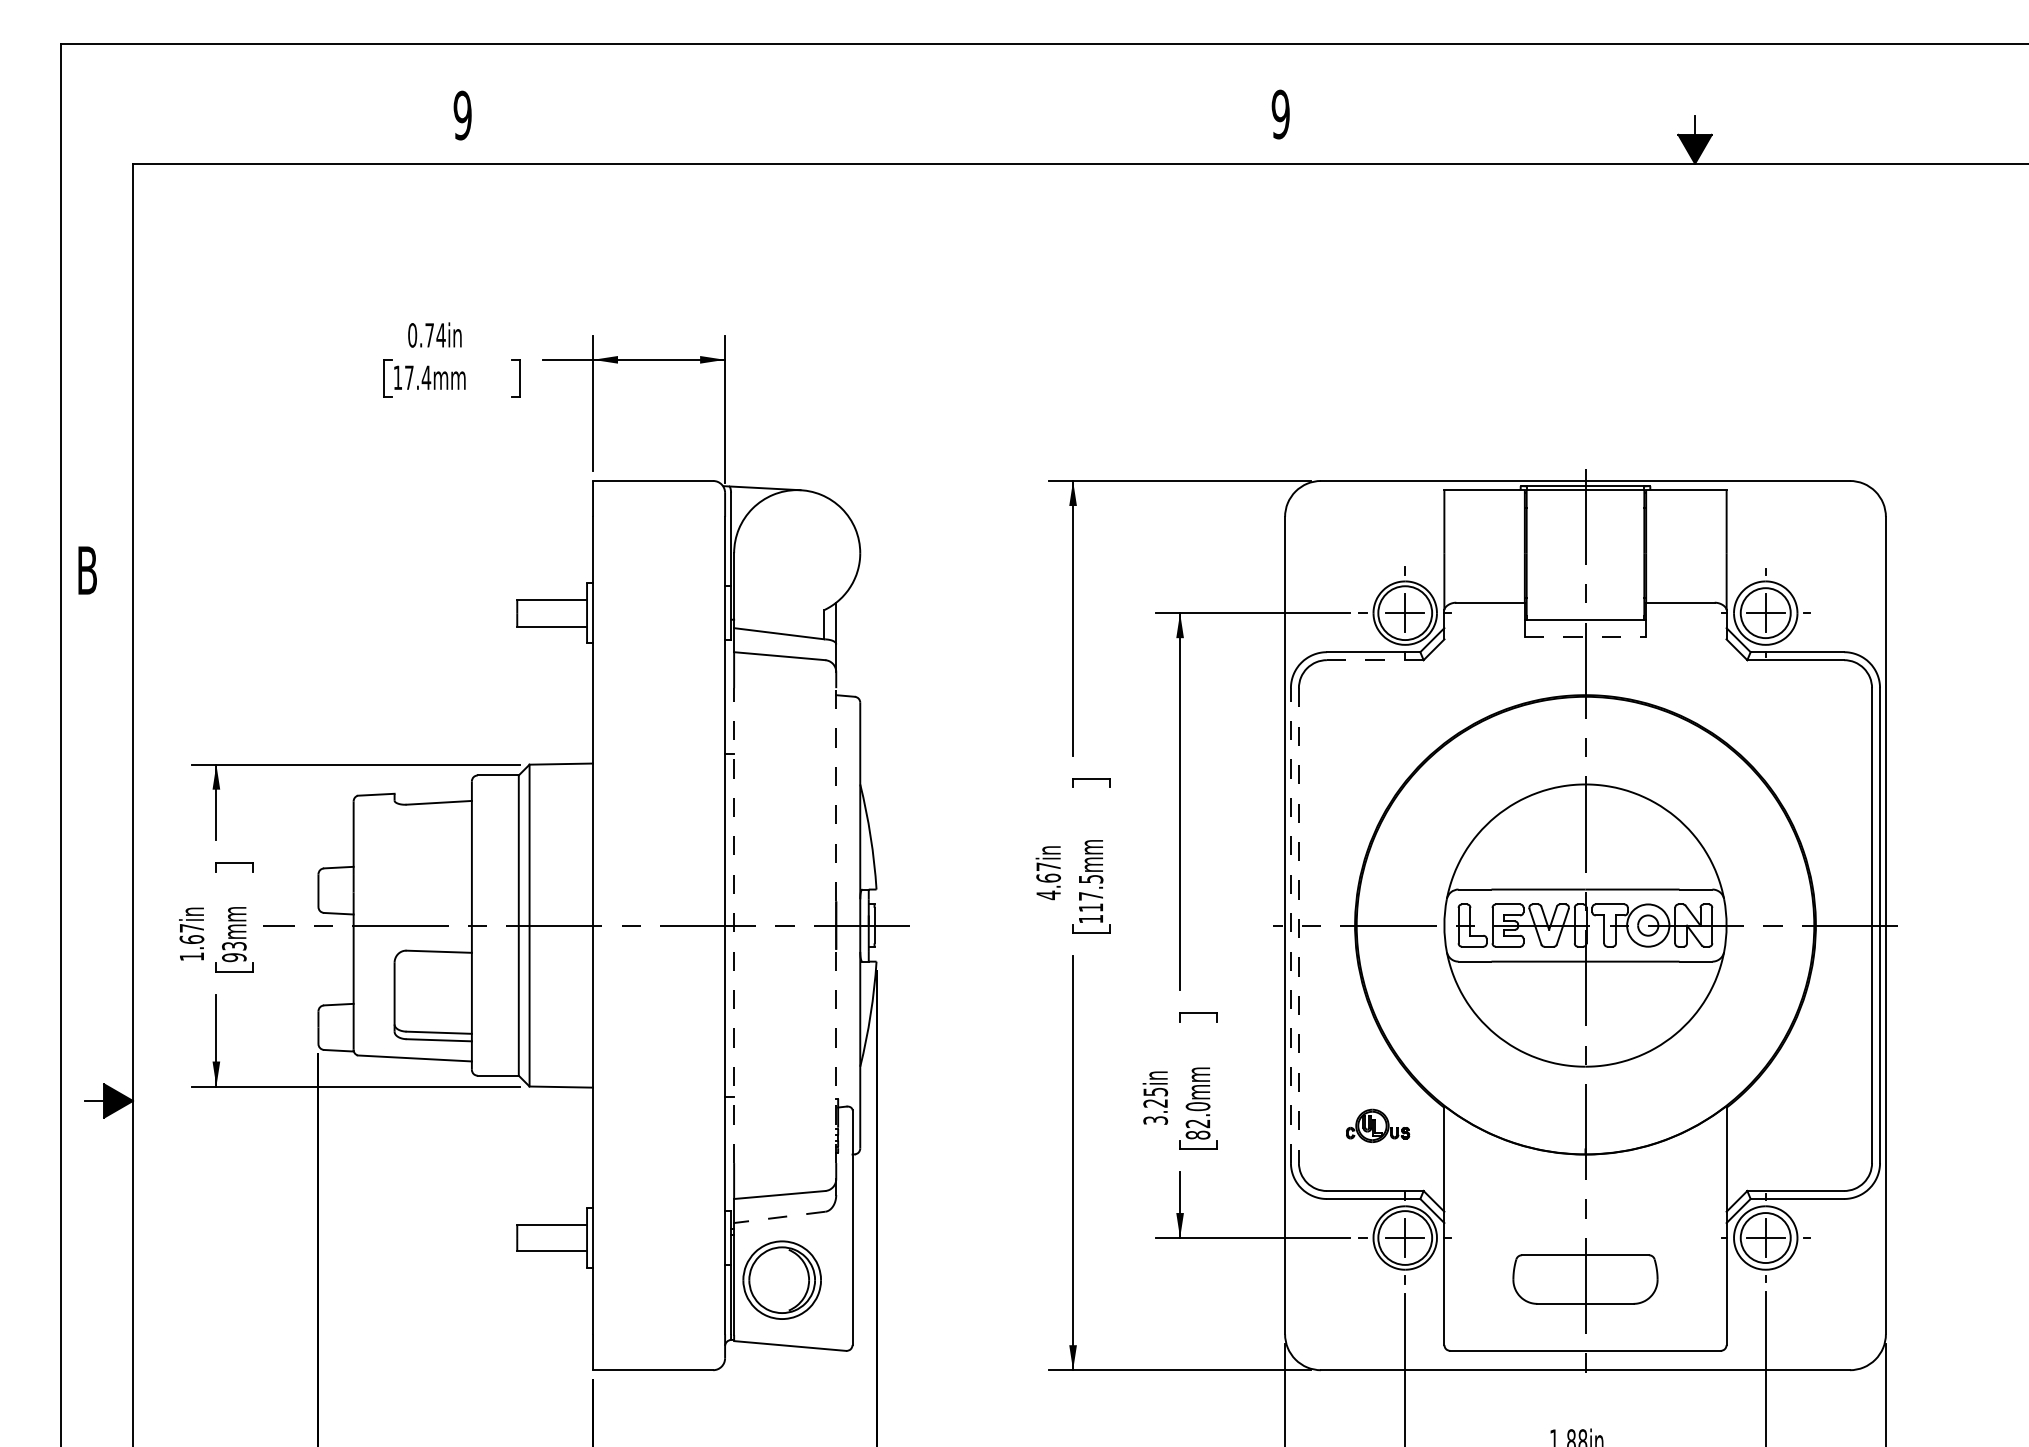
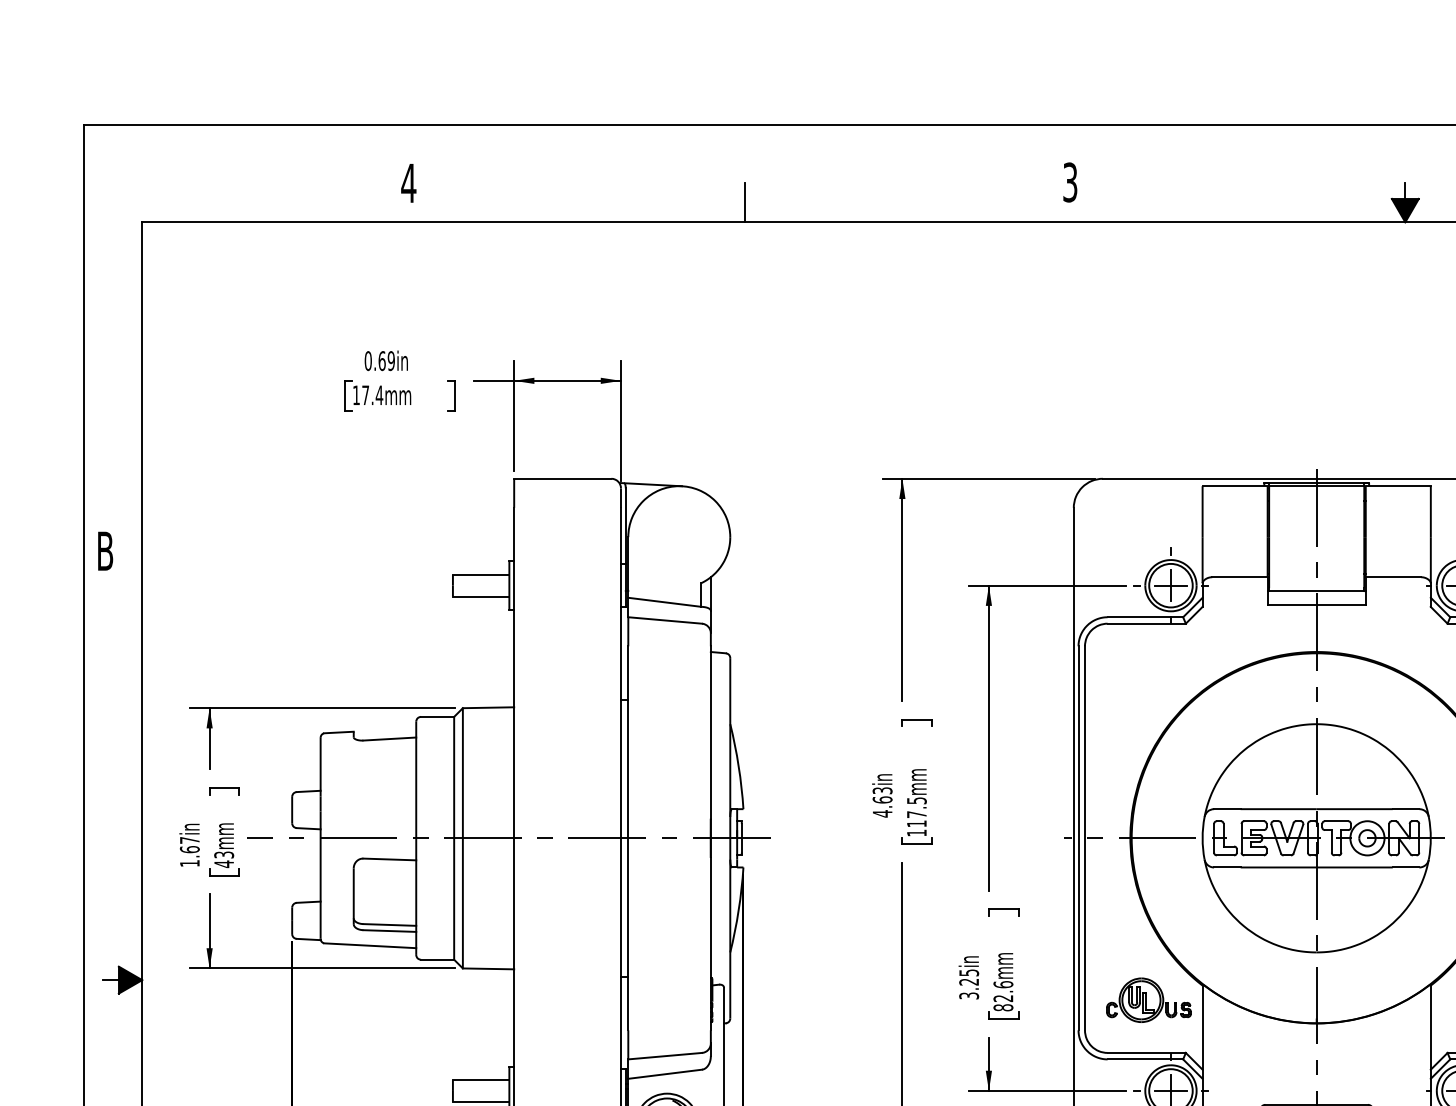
text: (1280, 114) -> (1070, 182), 9 -> 3
text: (462, 115) -> (408, 183), 9 -> 4
line: (877, 139) -> (744, 202), added
text: (435, 335) -> (386, 361), 0.74in -> 0.69in
line: (1585, 637) -> (1316, 605), dashed -> solid
line: (1375, 660) -> (1146, 623), dashed -> solid
line: (836, 794) -> (711, 732), dashed -> solid
text: (1048, 866) -> (882, 790), 4.67in -> 4.63in
line: (734, 925) -> (628, 838), dashed -> solid
line: (1290, 925) -> (1078, 838), dashed -> solid
line: (1298, 926) -> (1084, 839), dashed -> solid
text: (234, 957) -> (224, 864), 93mm -> 43mm
line: (836, 1056) -> (711, 944), dashed -> solid
text: (1197, 1106) -> (1002, 984), 82.0mm -> 82.6mm
part: (1377, 1125) -> (1148, 999), size x1.67
line: (779, 1217) -> (664, 1074), dashed -> solid

